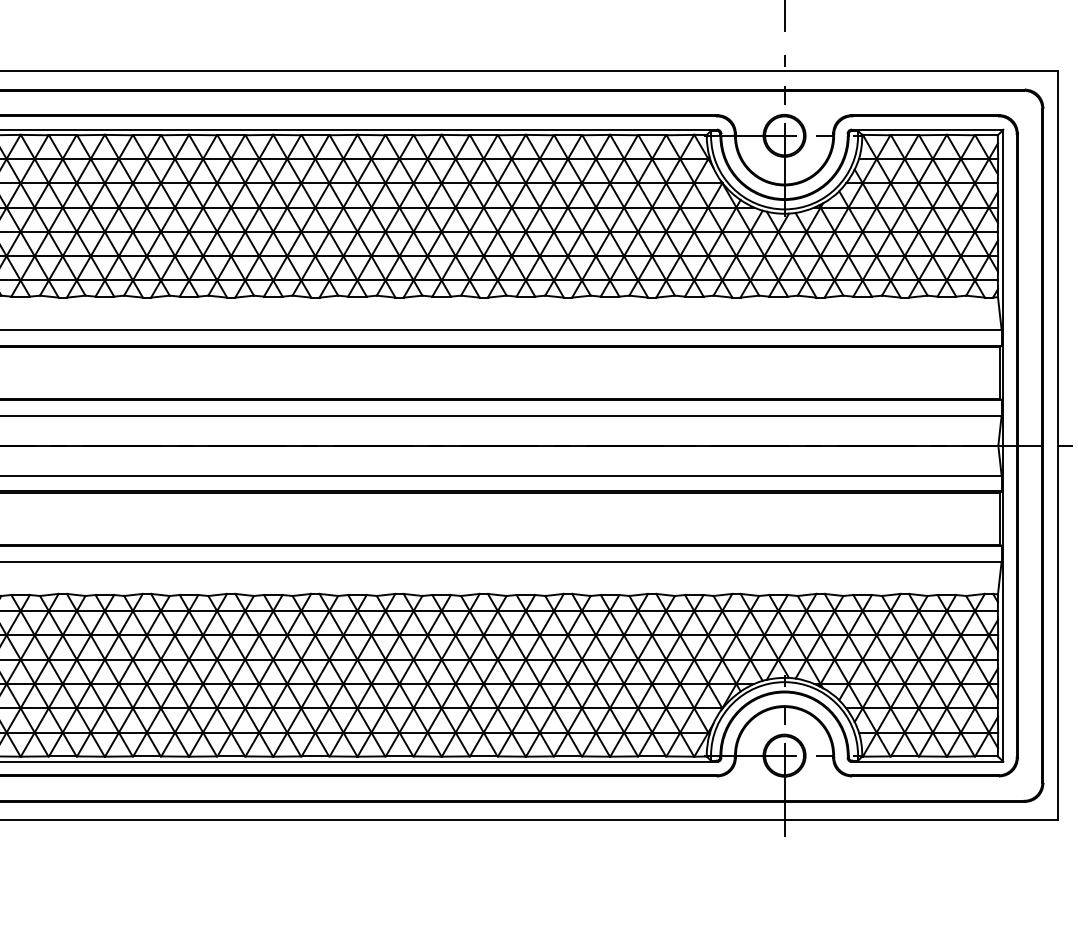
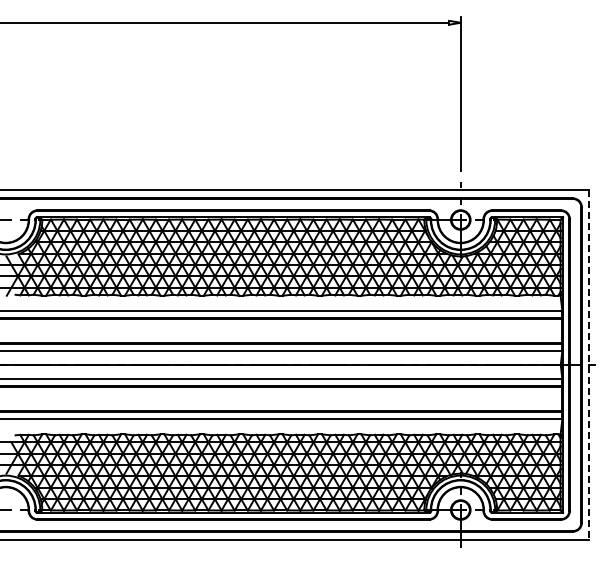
line: (1057, 446) -> (588, 365), solid -> dashed

